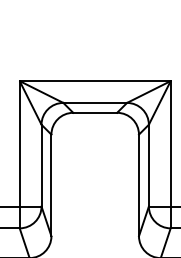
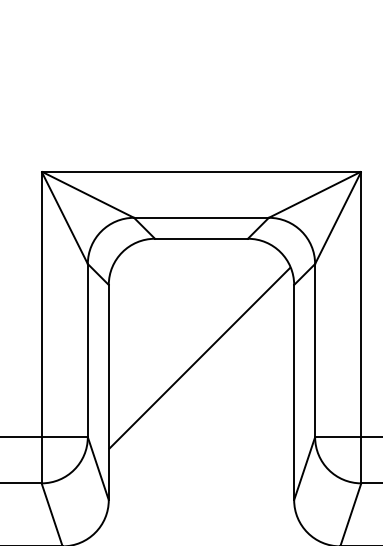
hatch: (94, 169) -> (199, 358), added

